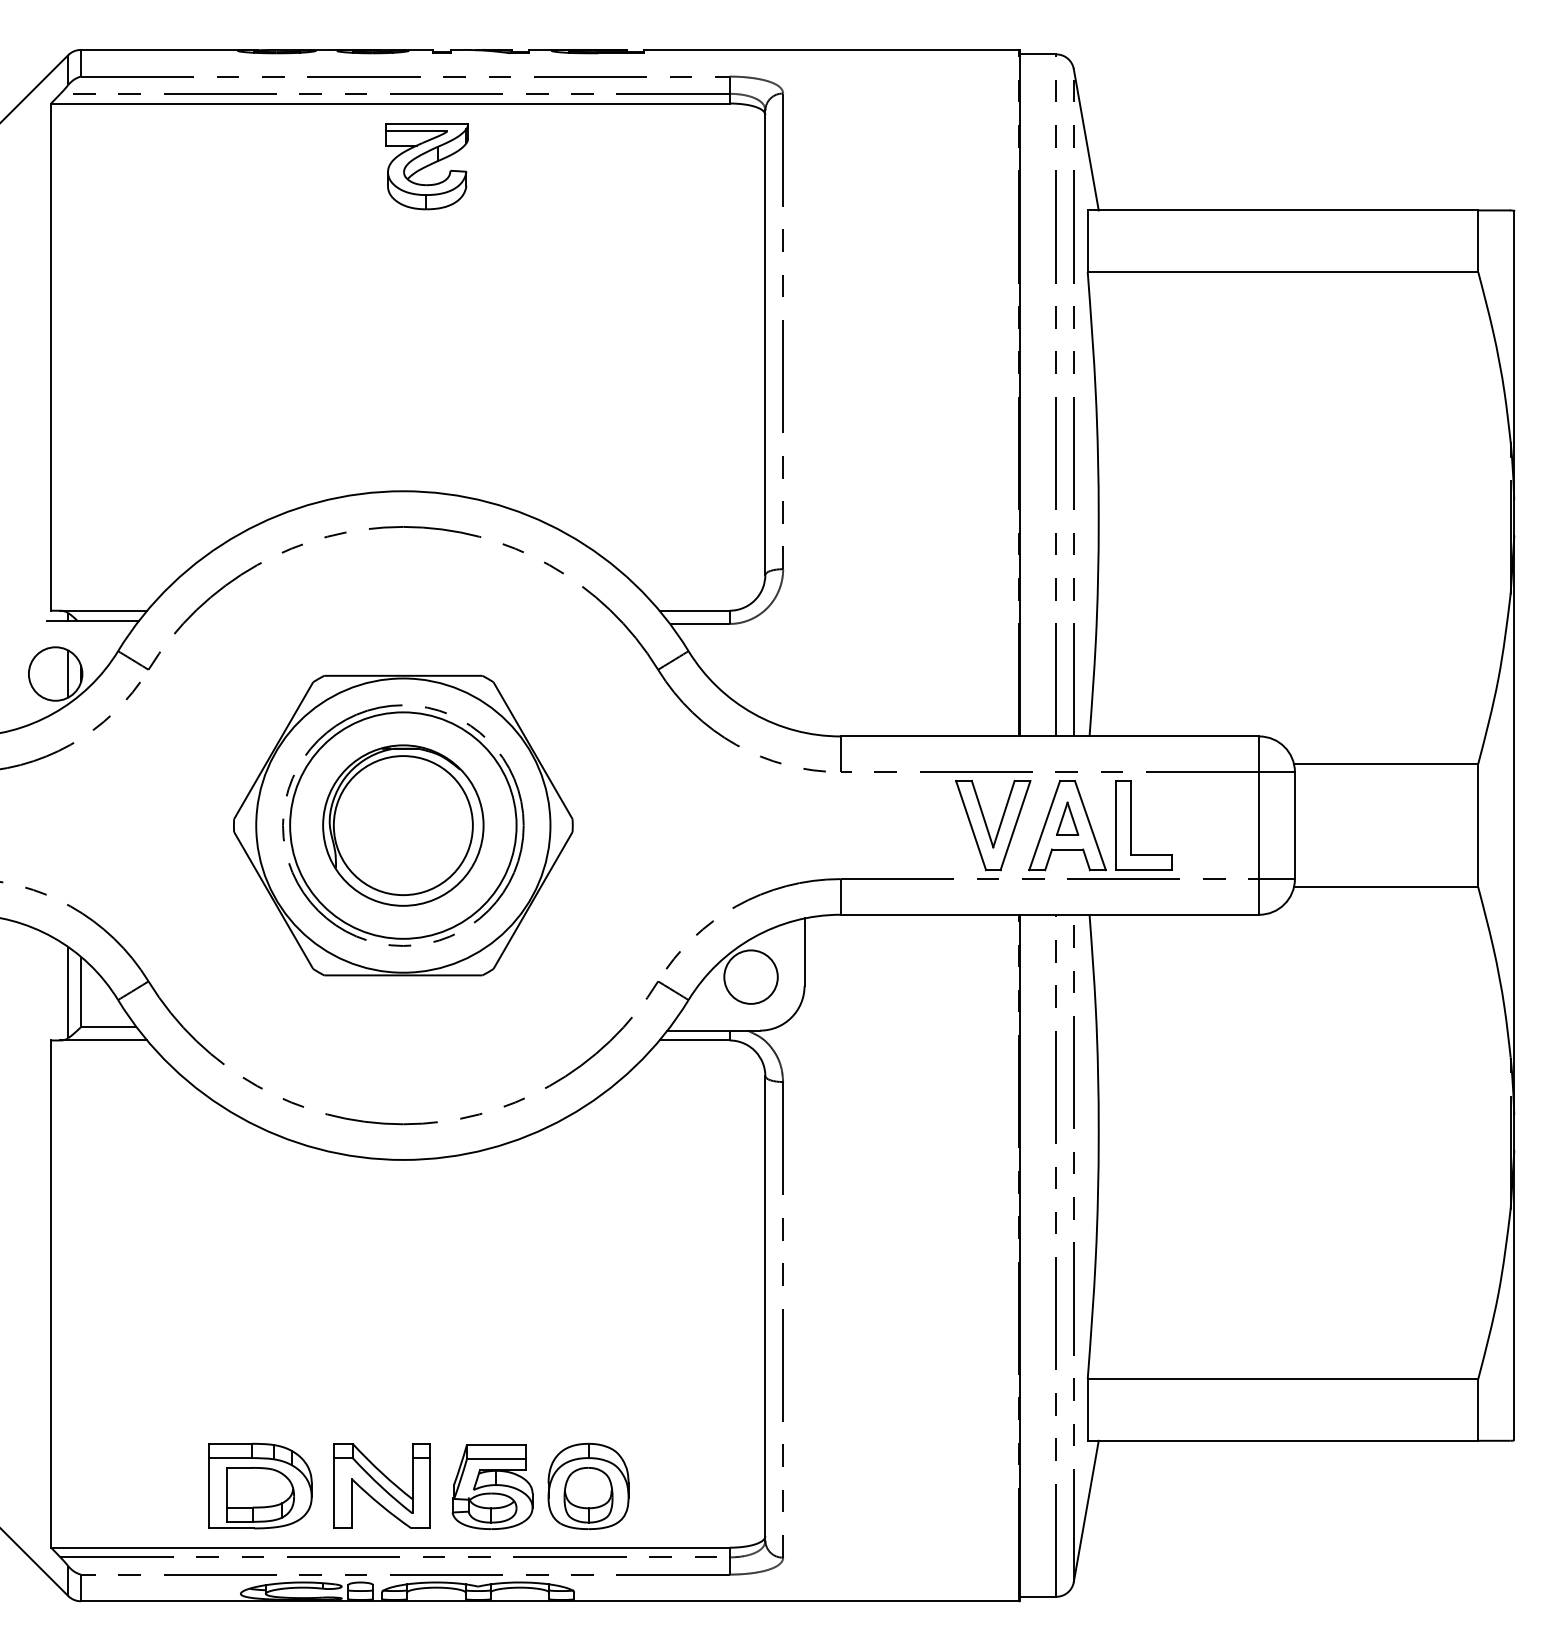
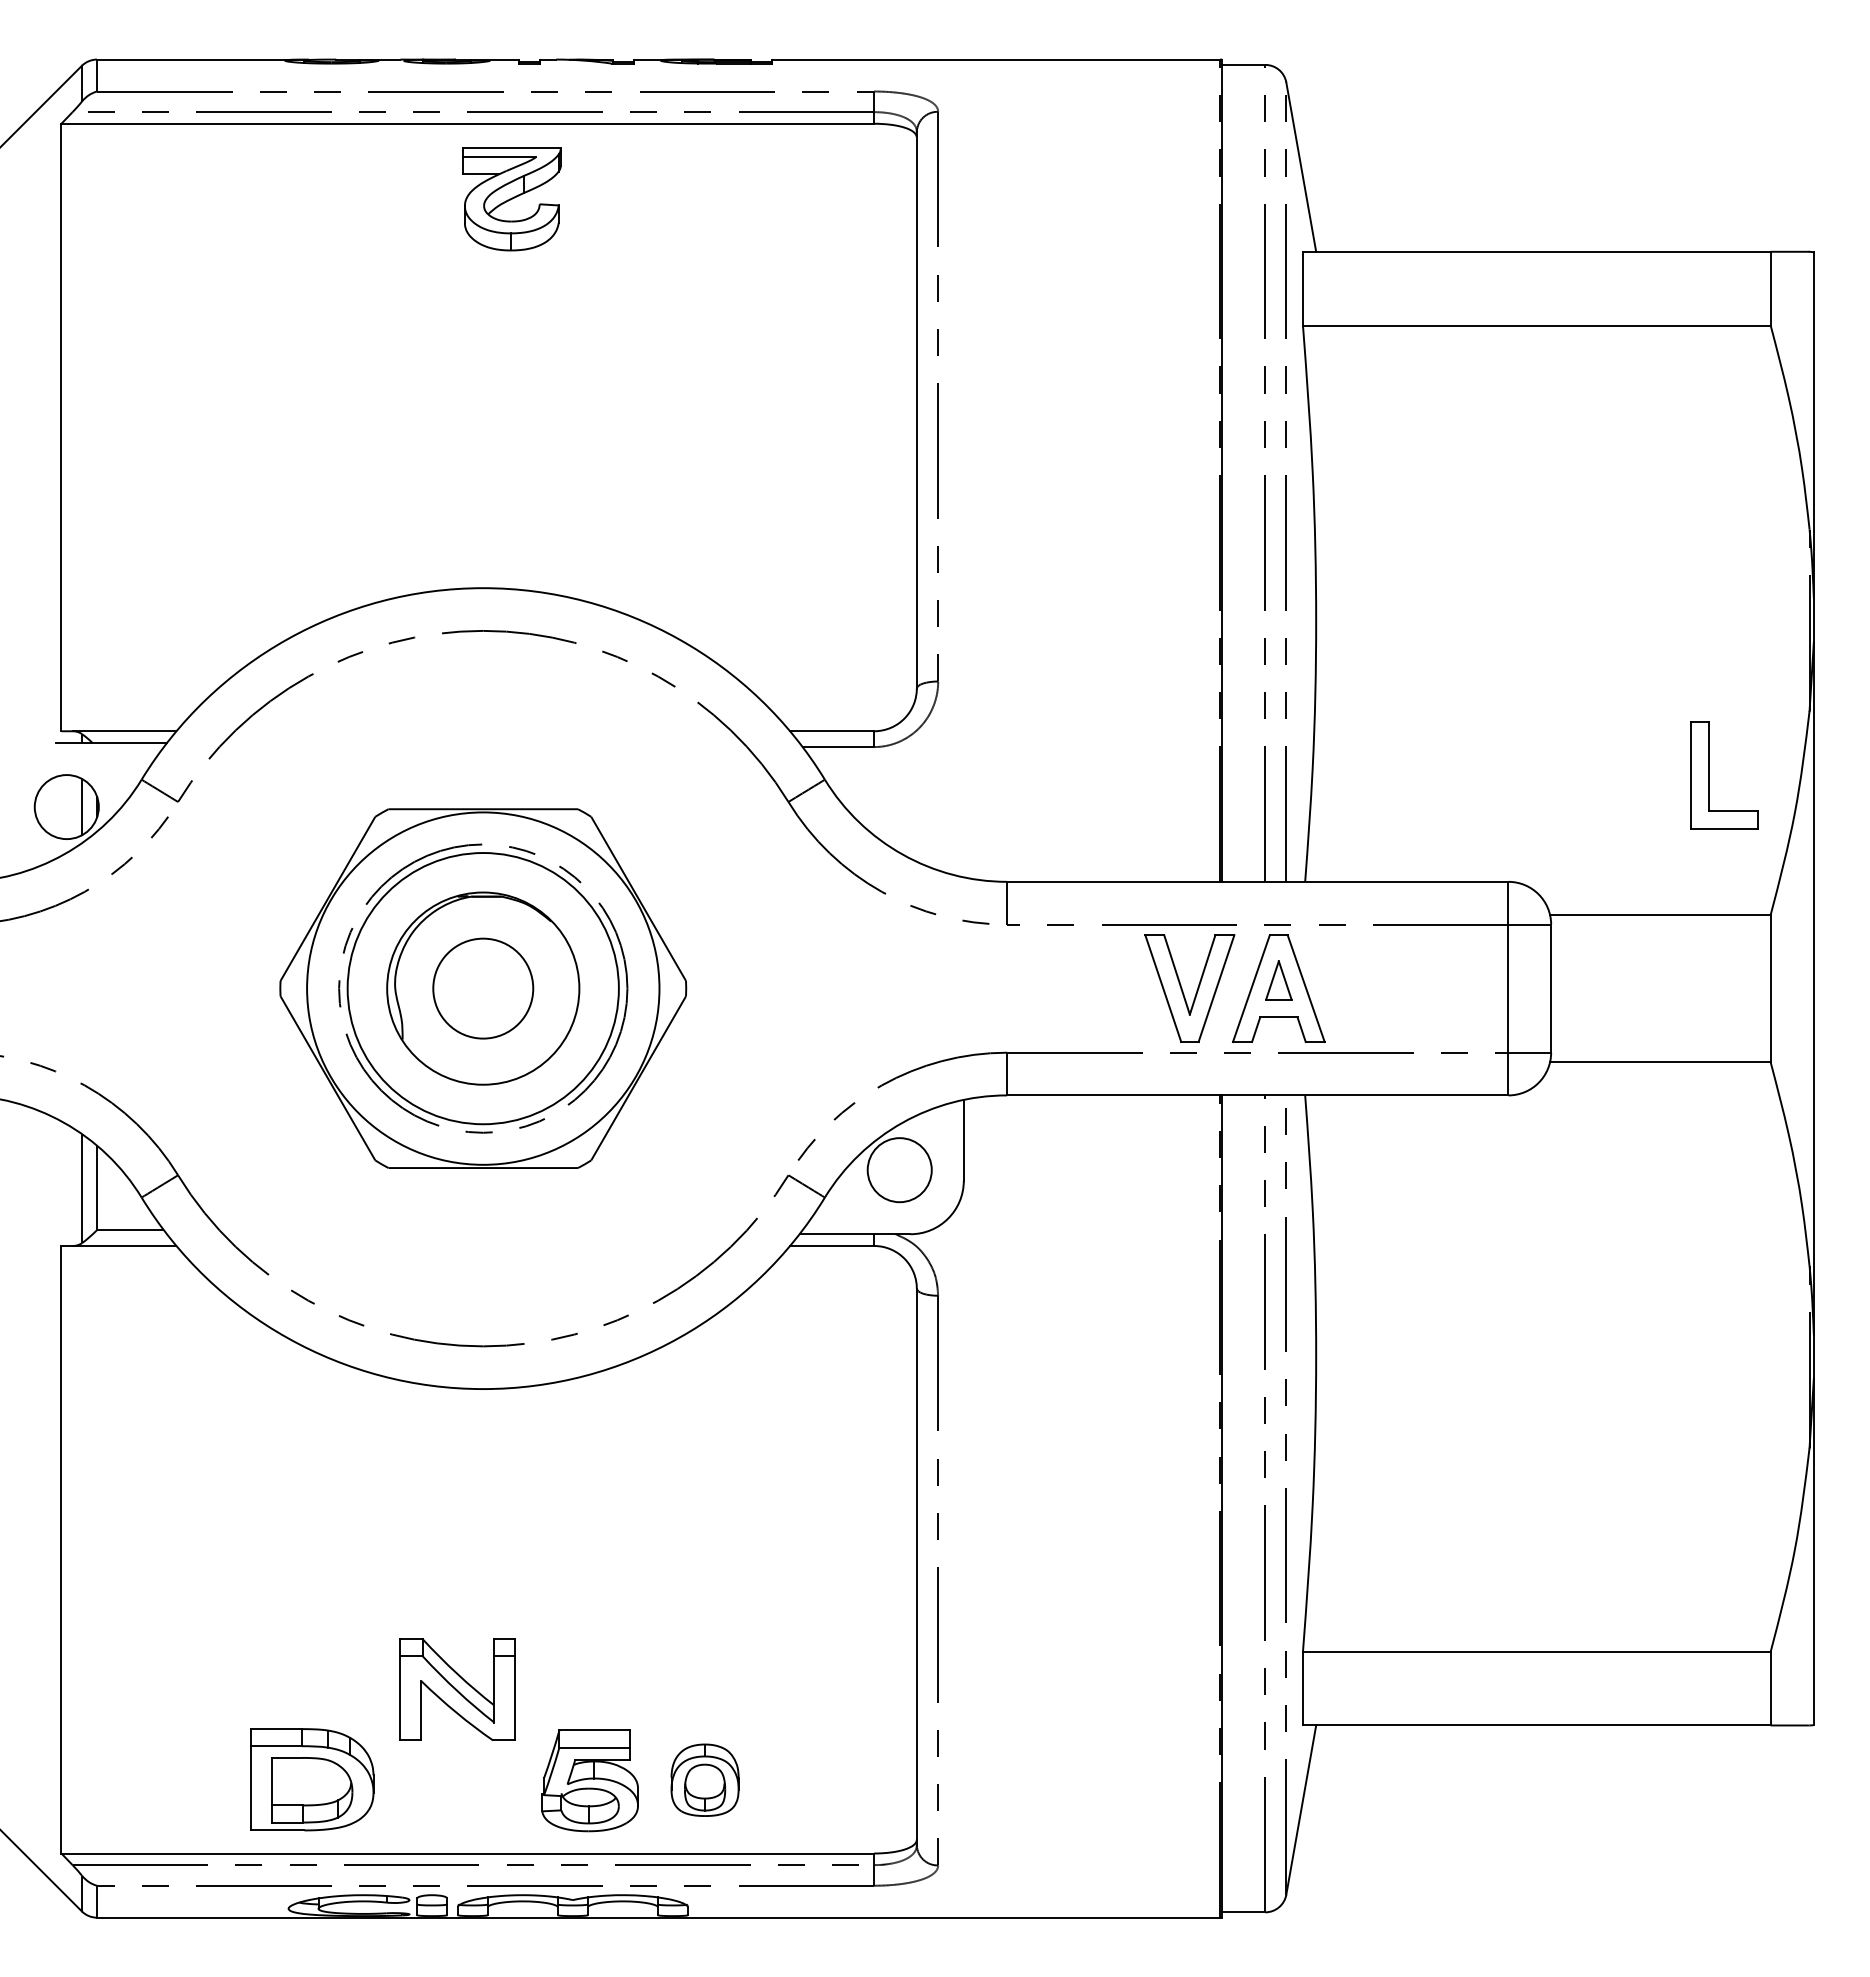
circle: (402, 825) -> (482, 988), size x0.6
part: (1131, 825) -> (1709, 775), moved
part: (381, 1485) -> (457, 1689), moved
part: (588, 1486) -> (704, 1780), size x0.7

